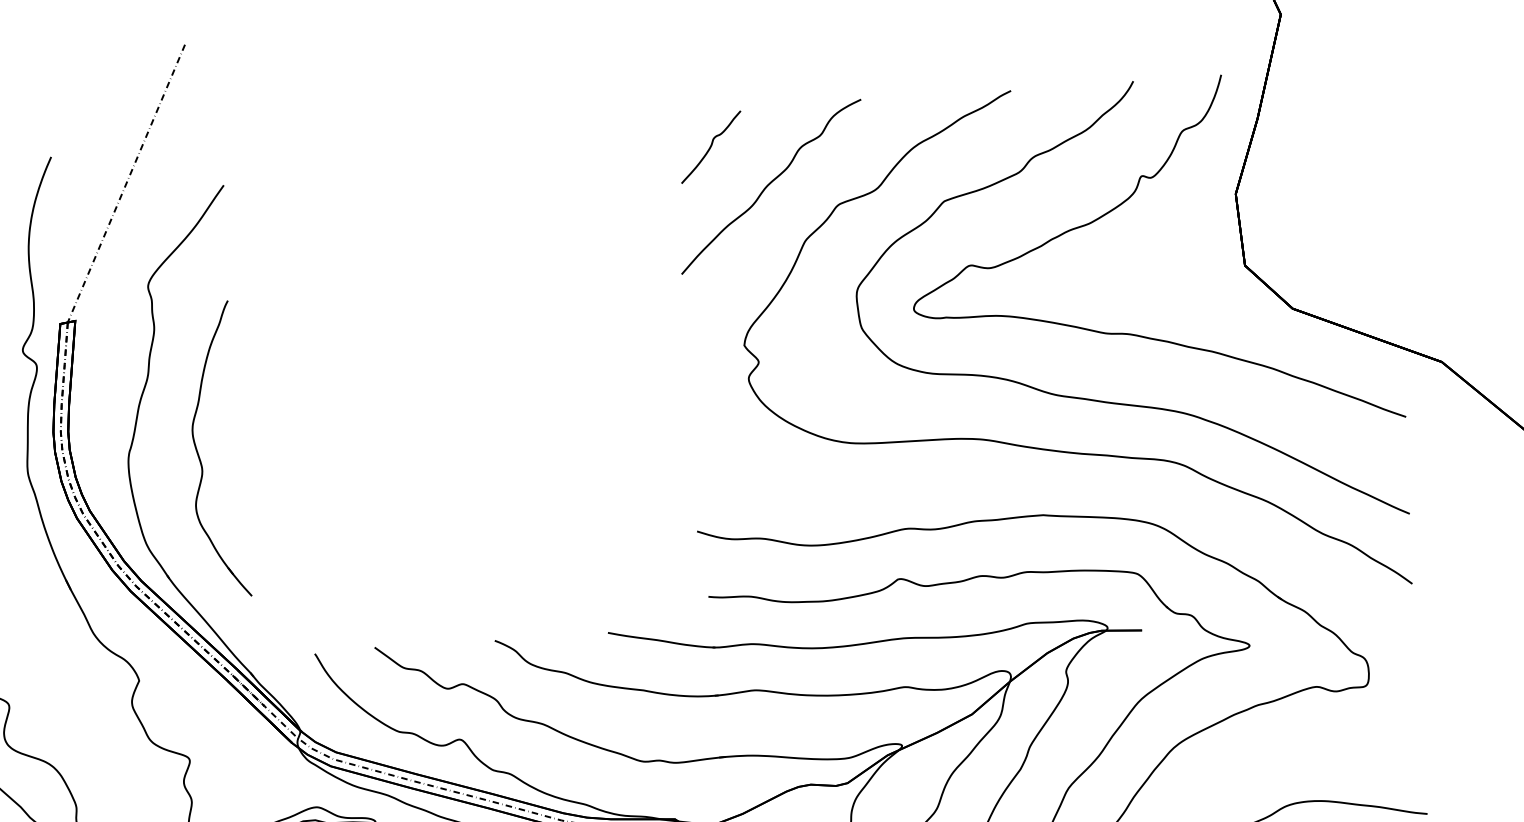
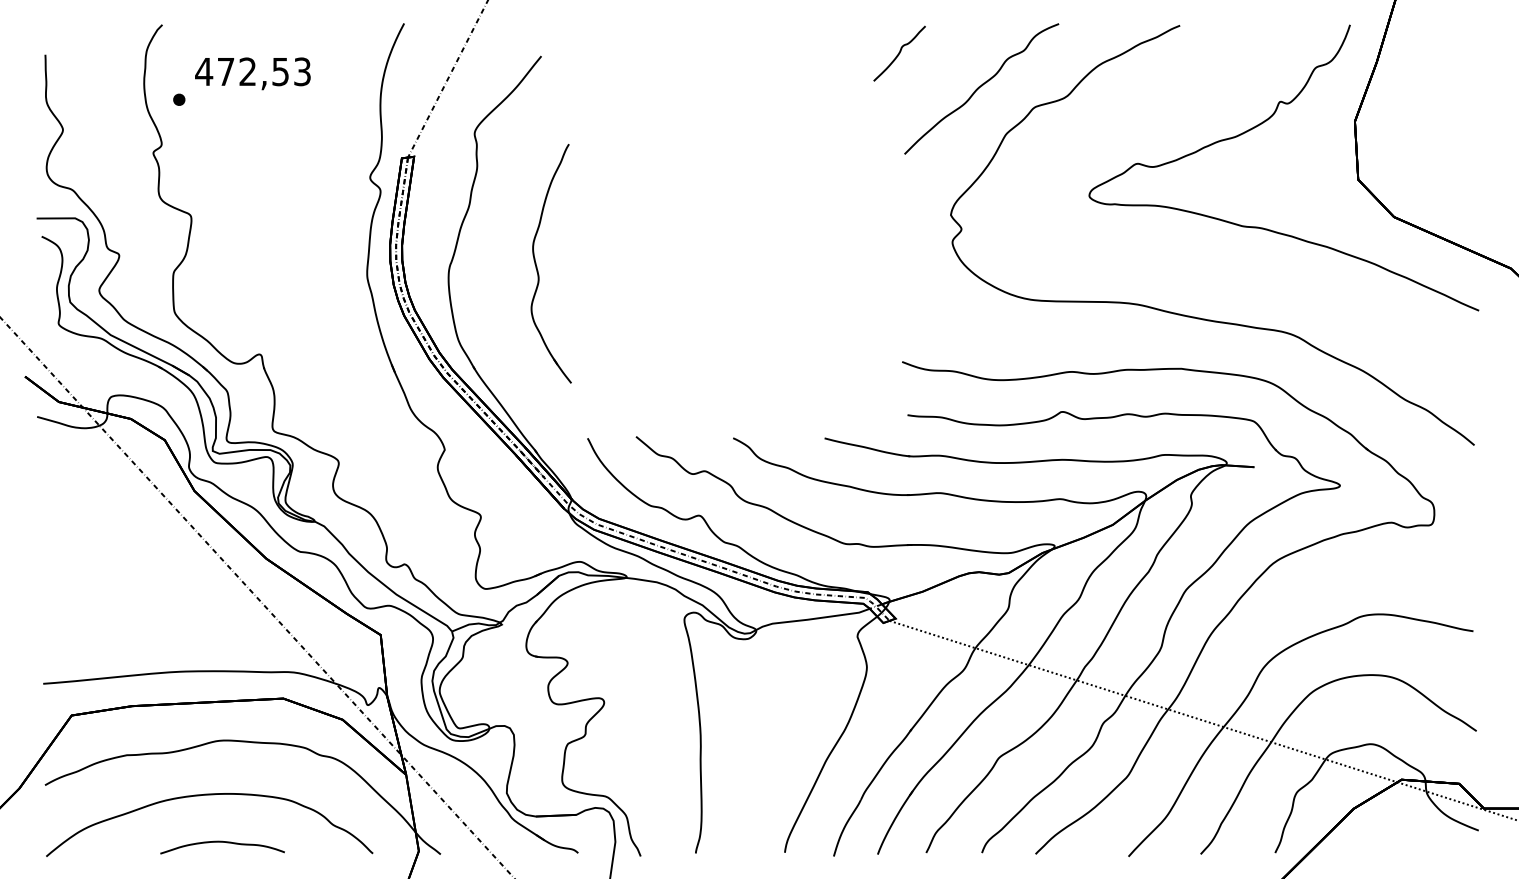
curve: (710, 147) -> (899, 53), moved
curve: (1113, 401) -> (1244, 281), removed
part: (199, 454) -> (537, 266), moved

